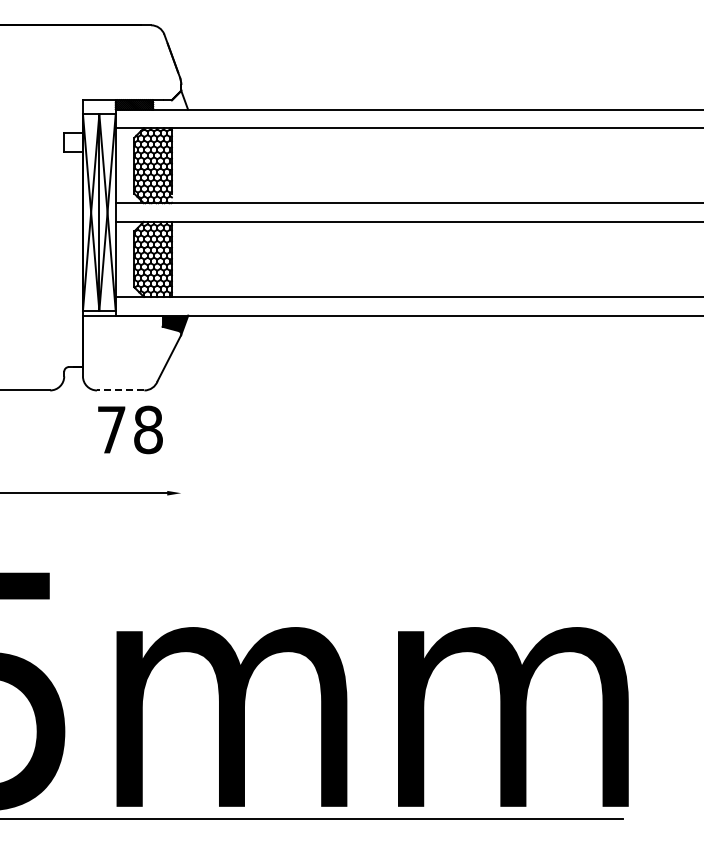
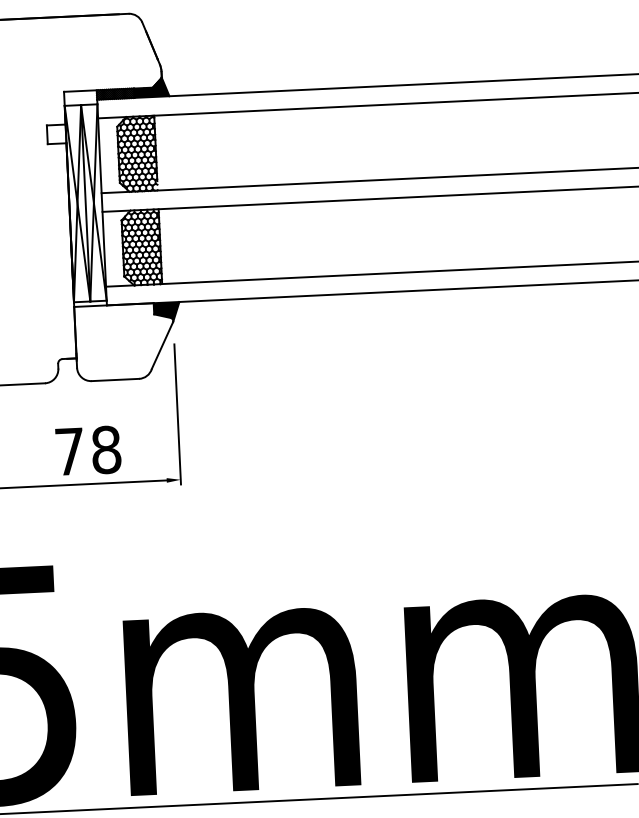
fill: (170, 99) -> (151, 87), added
line: (120, 390) -> (115, 380), dashed -> solid
line: (181, 427) -> (177, 414), added
text: (130, 429) -> (88, 450), moved

